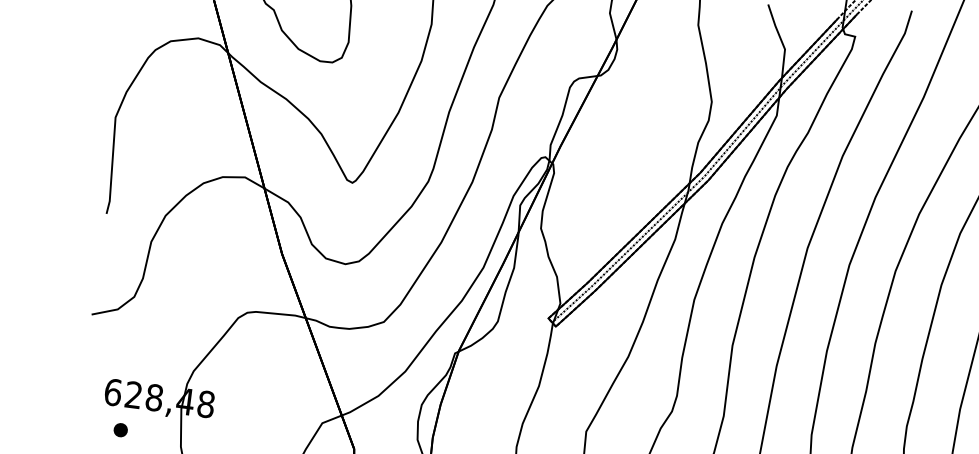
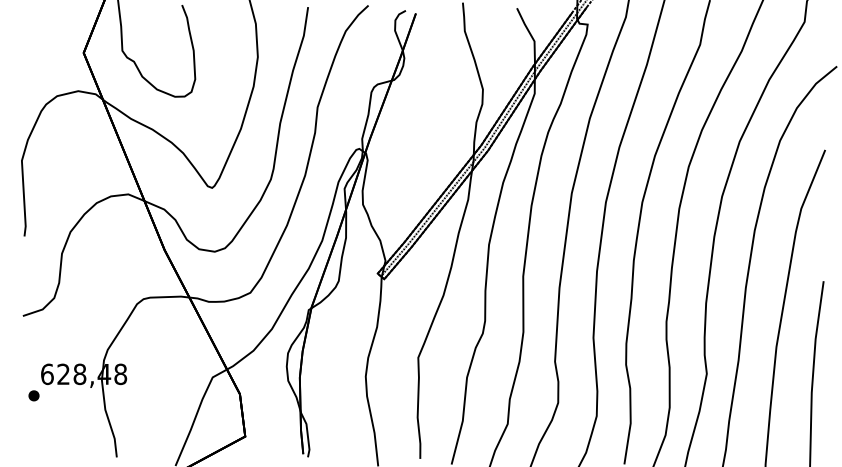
part: (120, 429) -> (33, 395), moved

